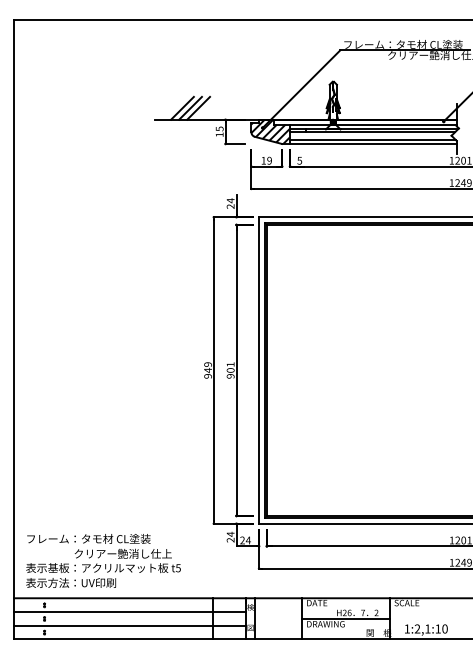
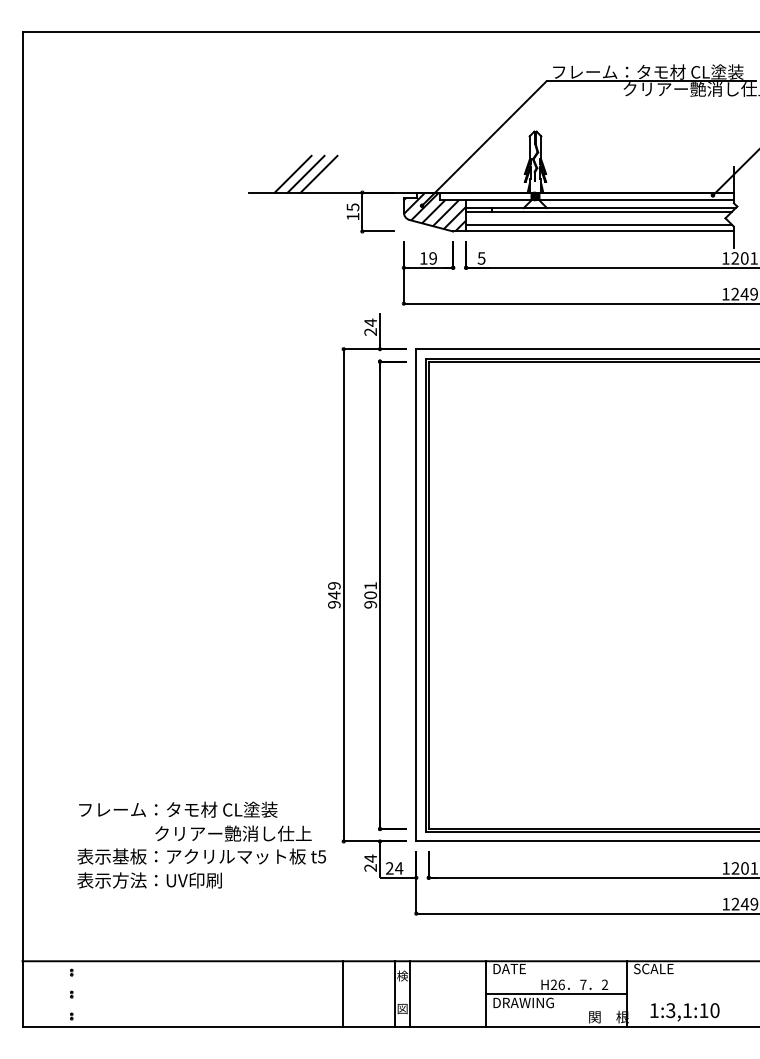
text: (103, 560) -> (201, 844), moved
line: (129, 611) -> (208, 982), removed
line: (129, 625) -> (208, 1004), removed
text: (417, 629) -> (670, 1011), 1:2,1:10 -> 1:3,1:10

